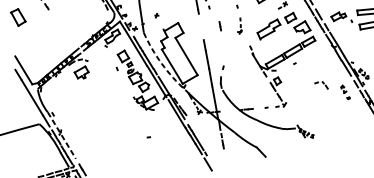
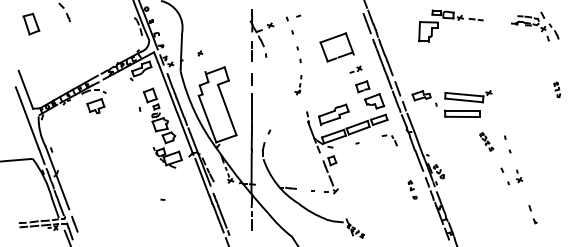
line: (219, 26) -> (251, 79), moved
part: (268, 29) -> (333, 114), moved
arc: (161, 64) -> (195, 113), dashed -> solid
part: (321, 85) -> (389, 140), moved
line: (61, 135) -> (57, 177), dashed -> solid

